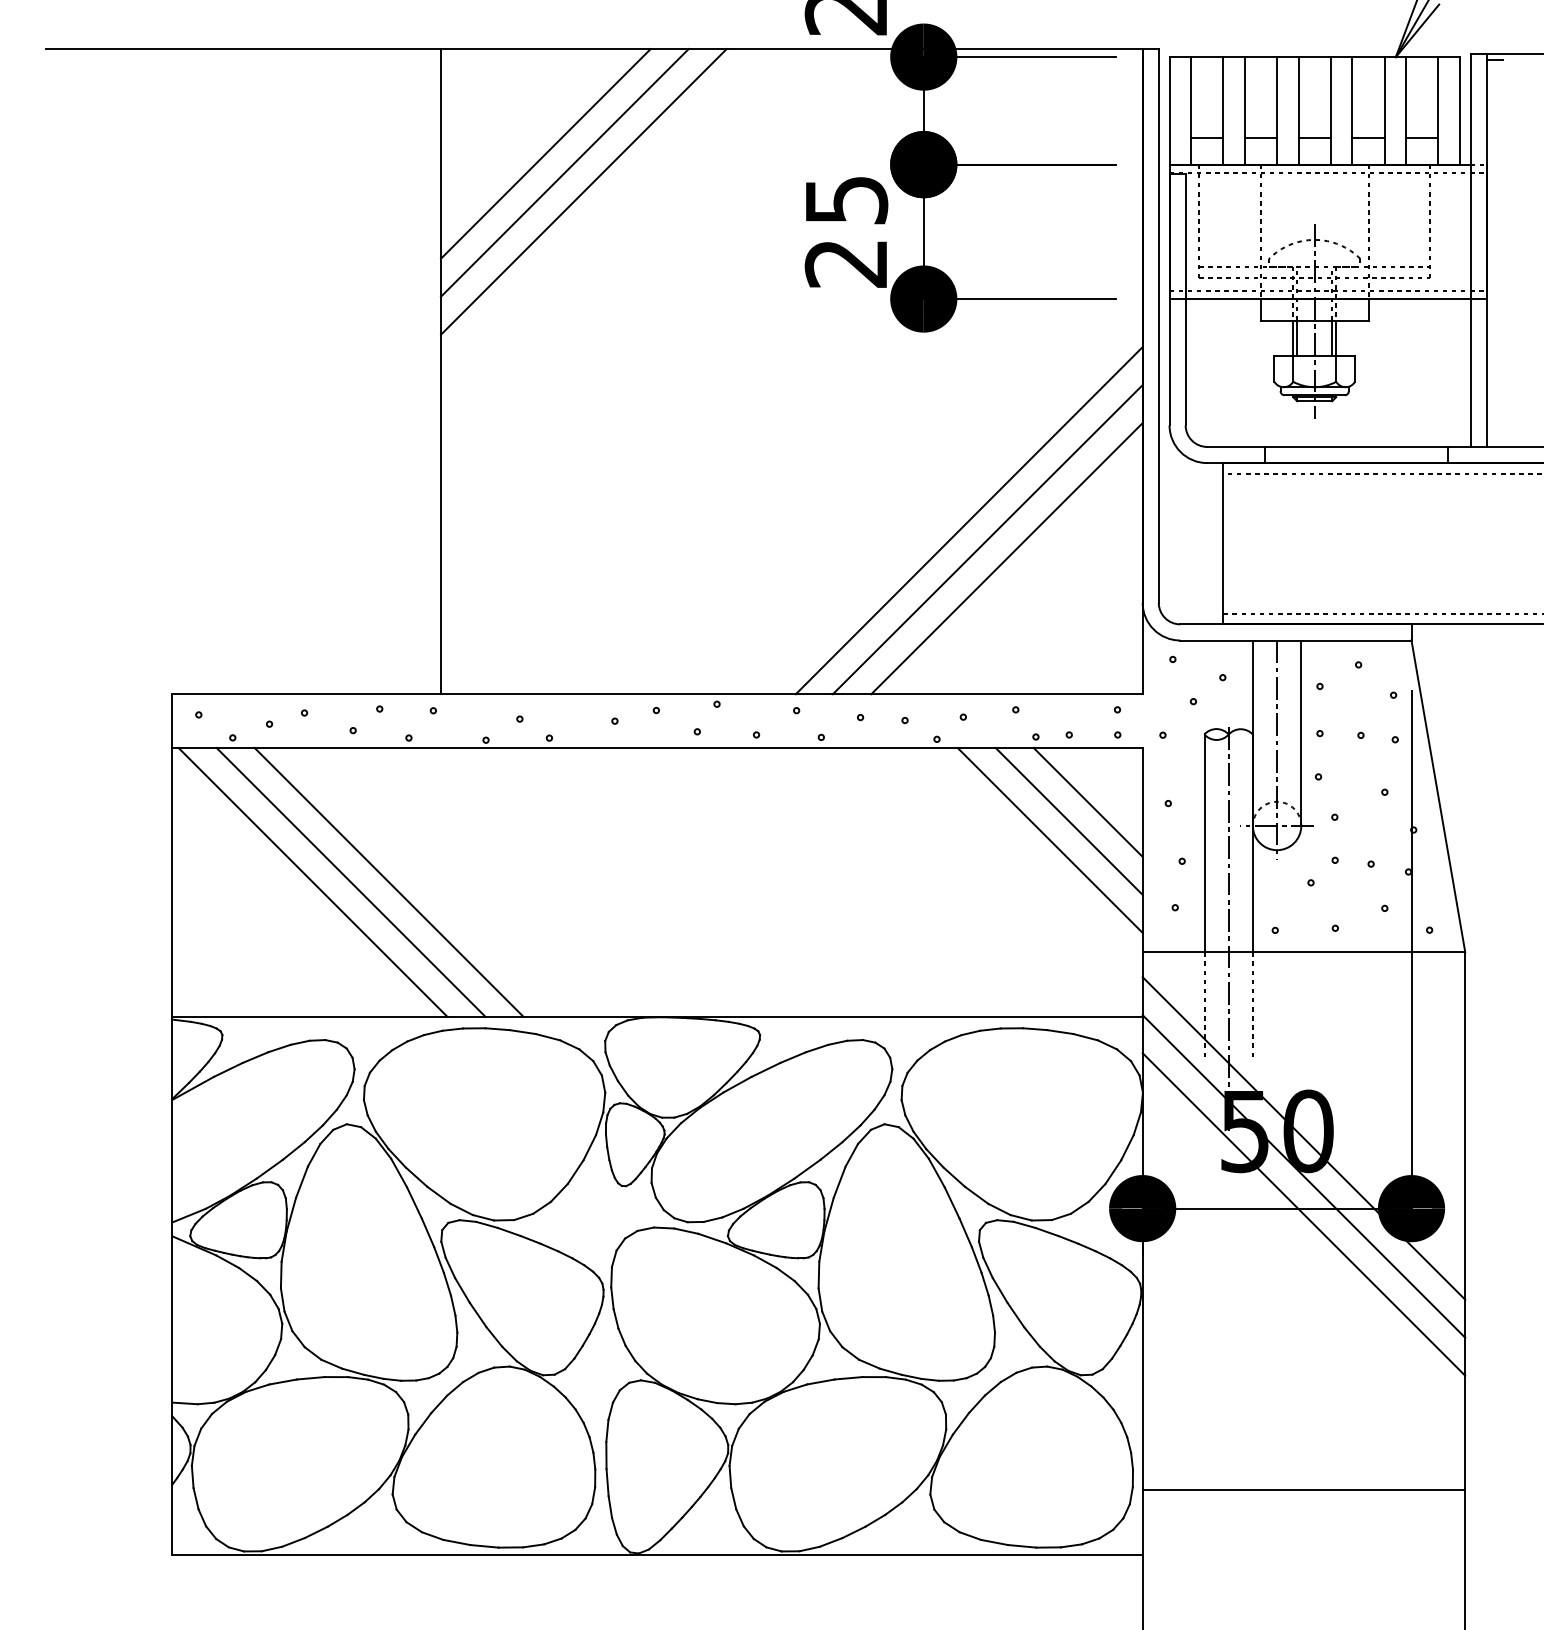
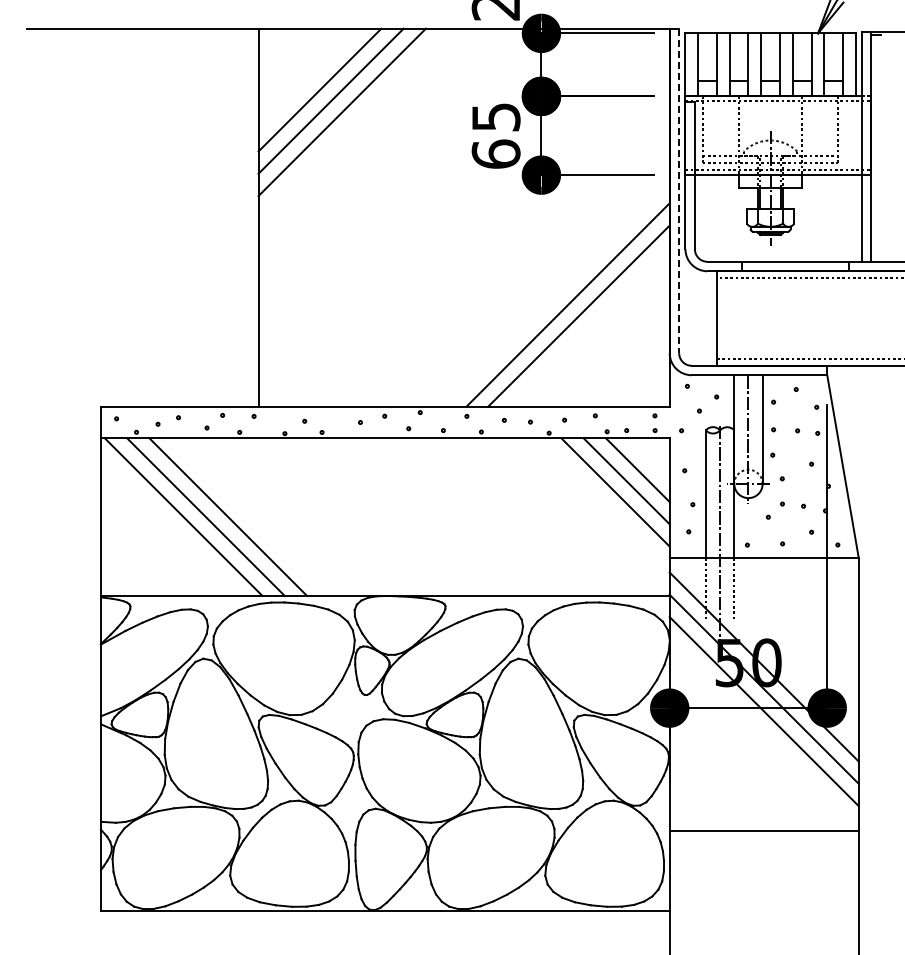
text: (845, 262) -> (495, 153), 25 -> 65
line: (1159, 326) -> (679, 191), solid -> dashed
line: (1005, 557) -> (589, 326), removed
line: (1302, 1490) -> (763, 831), moved

